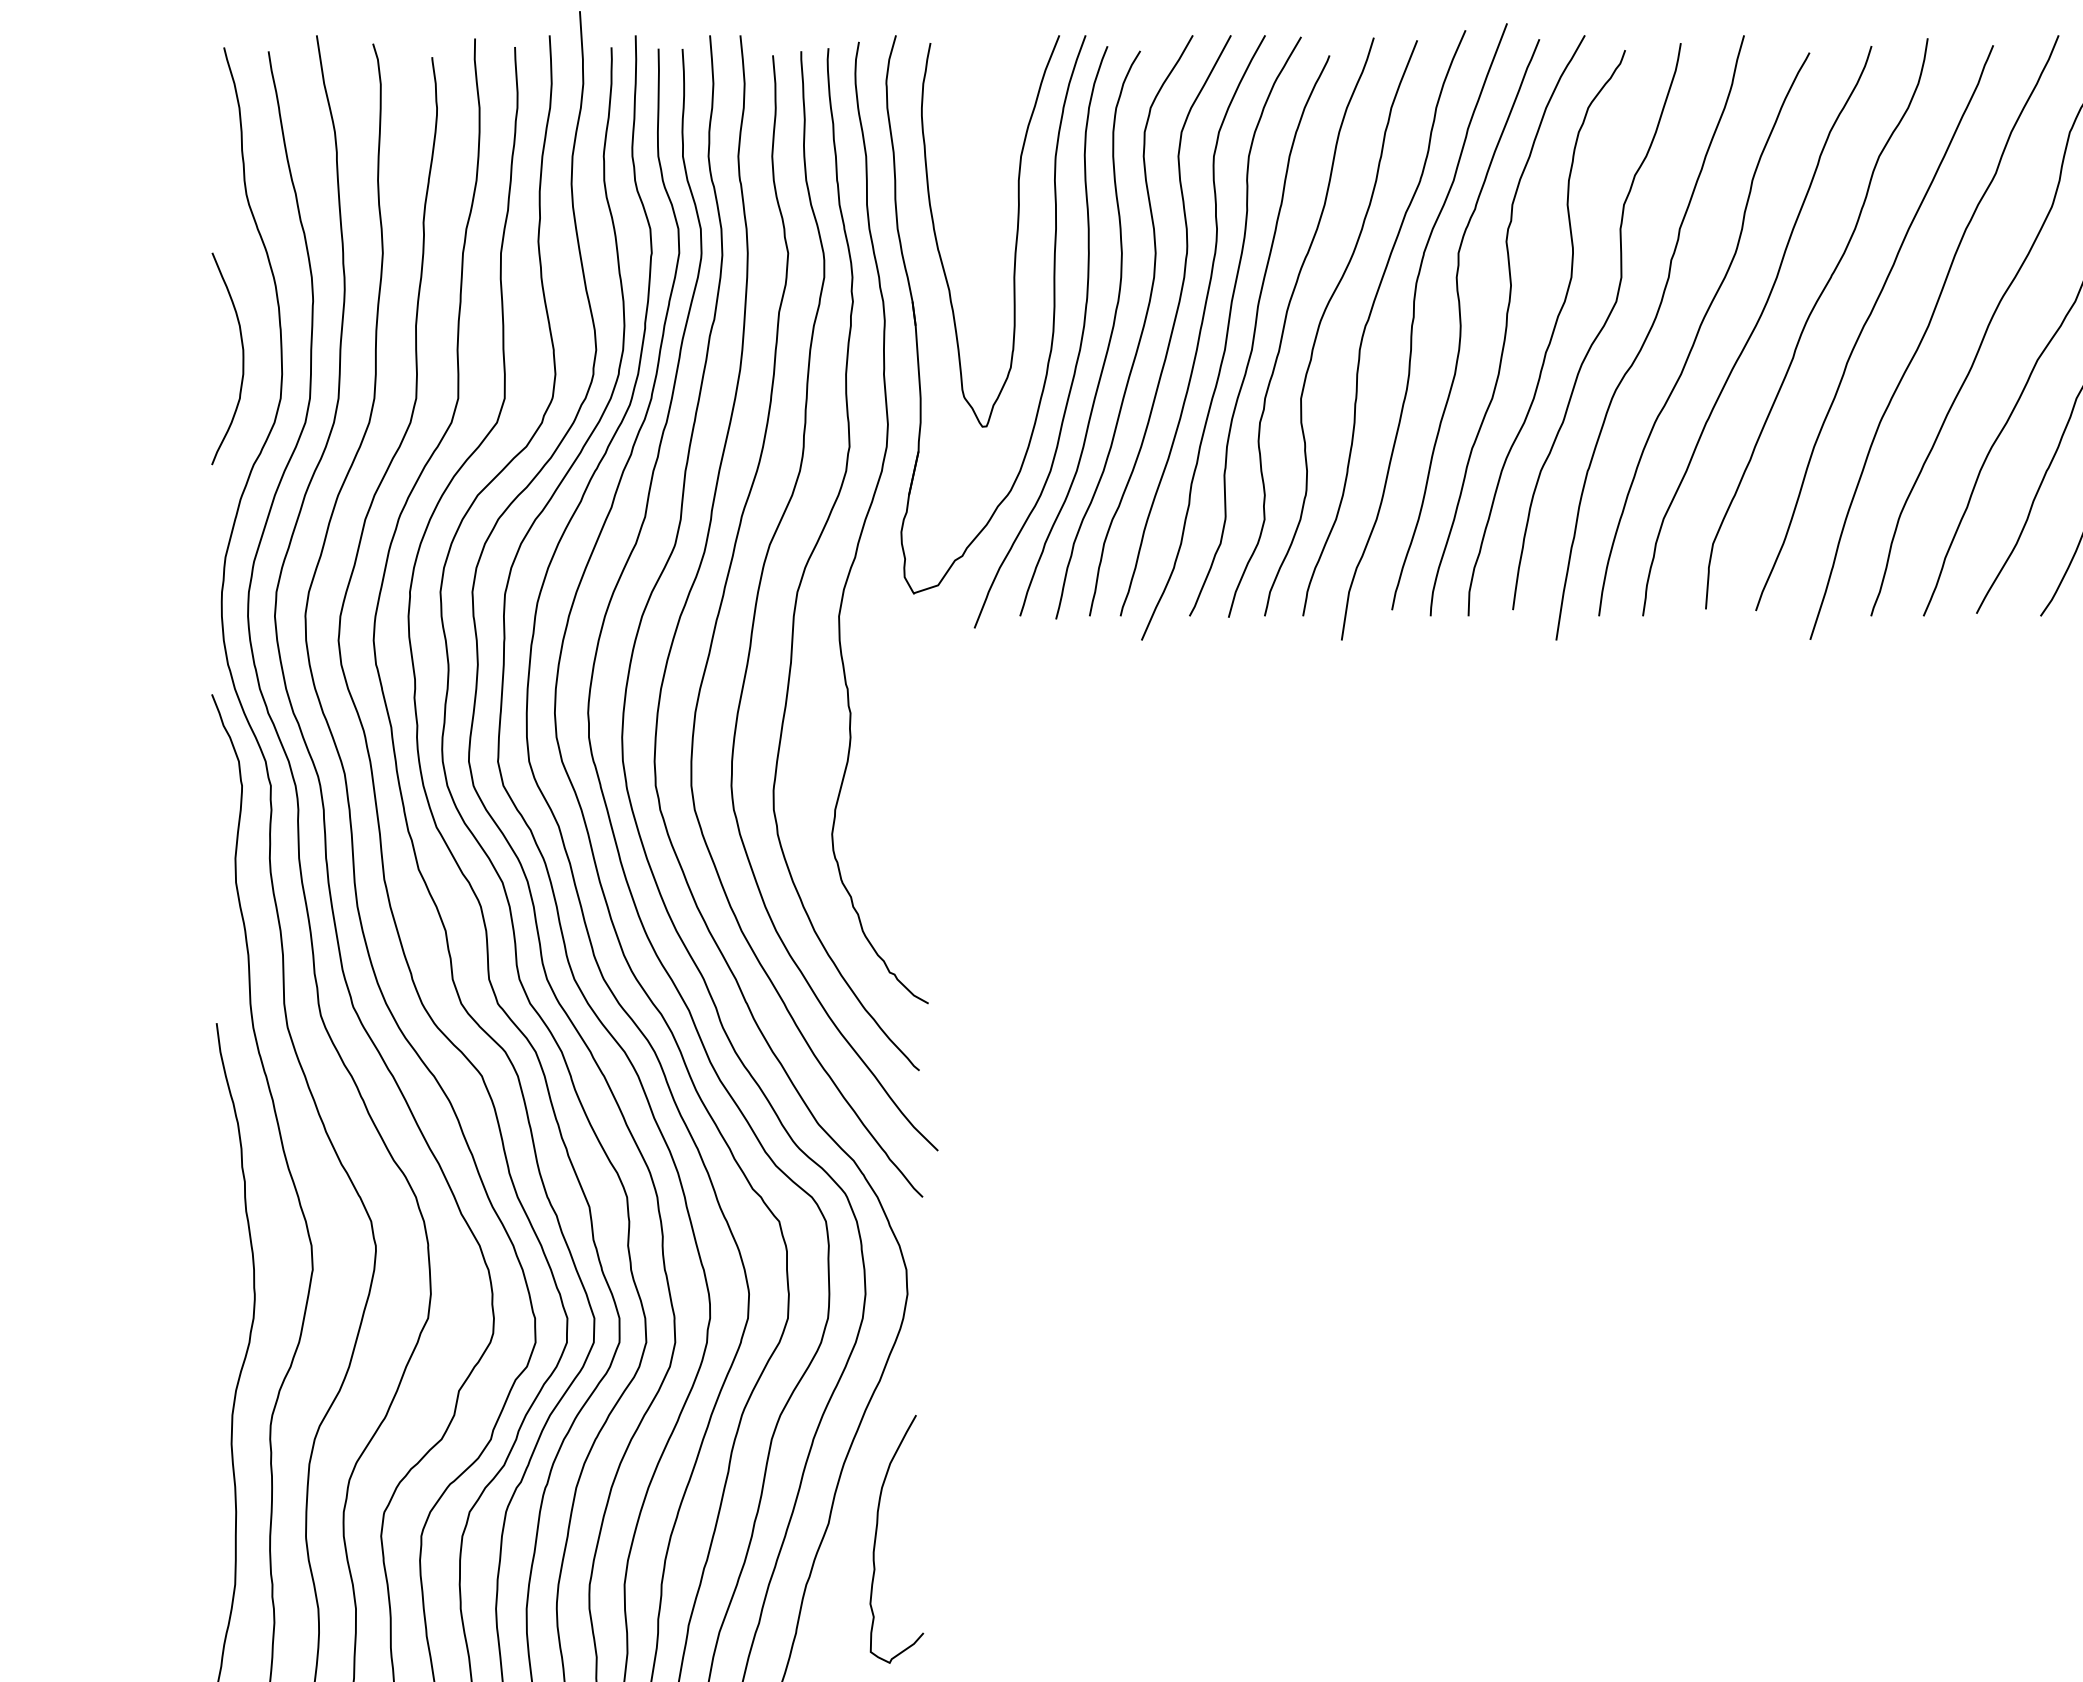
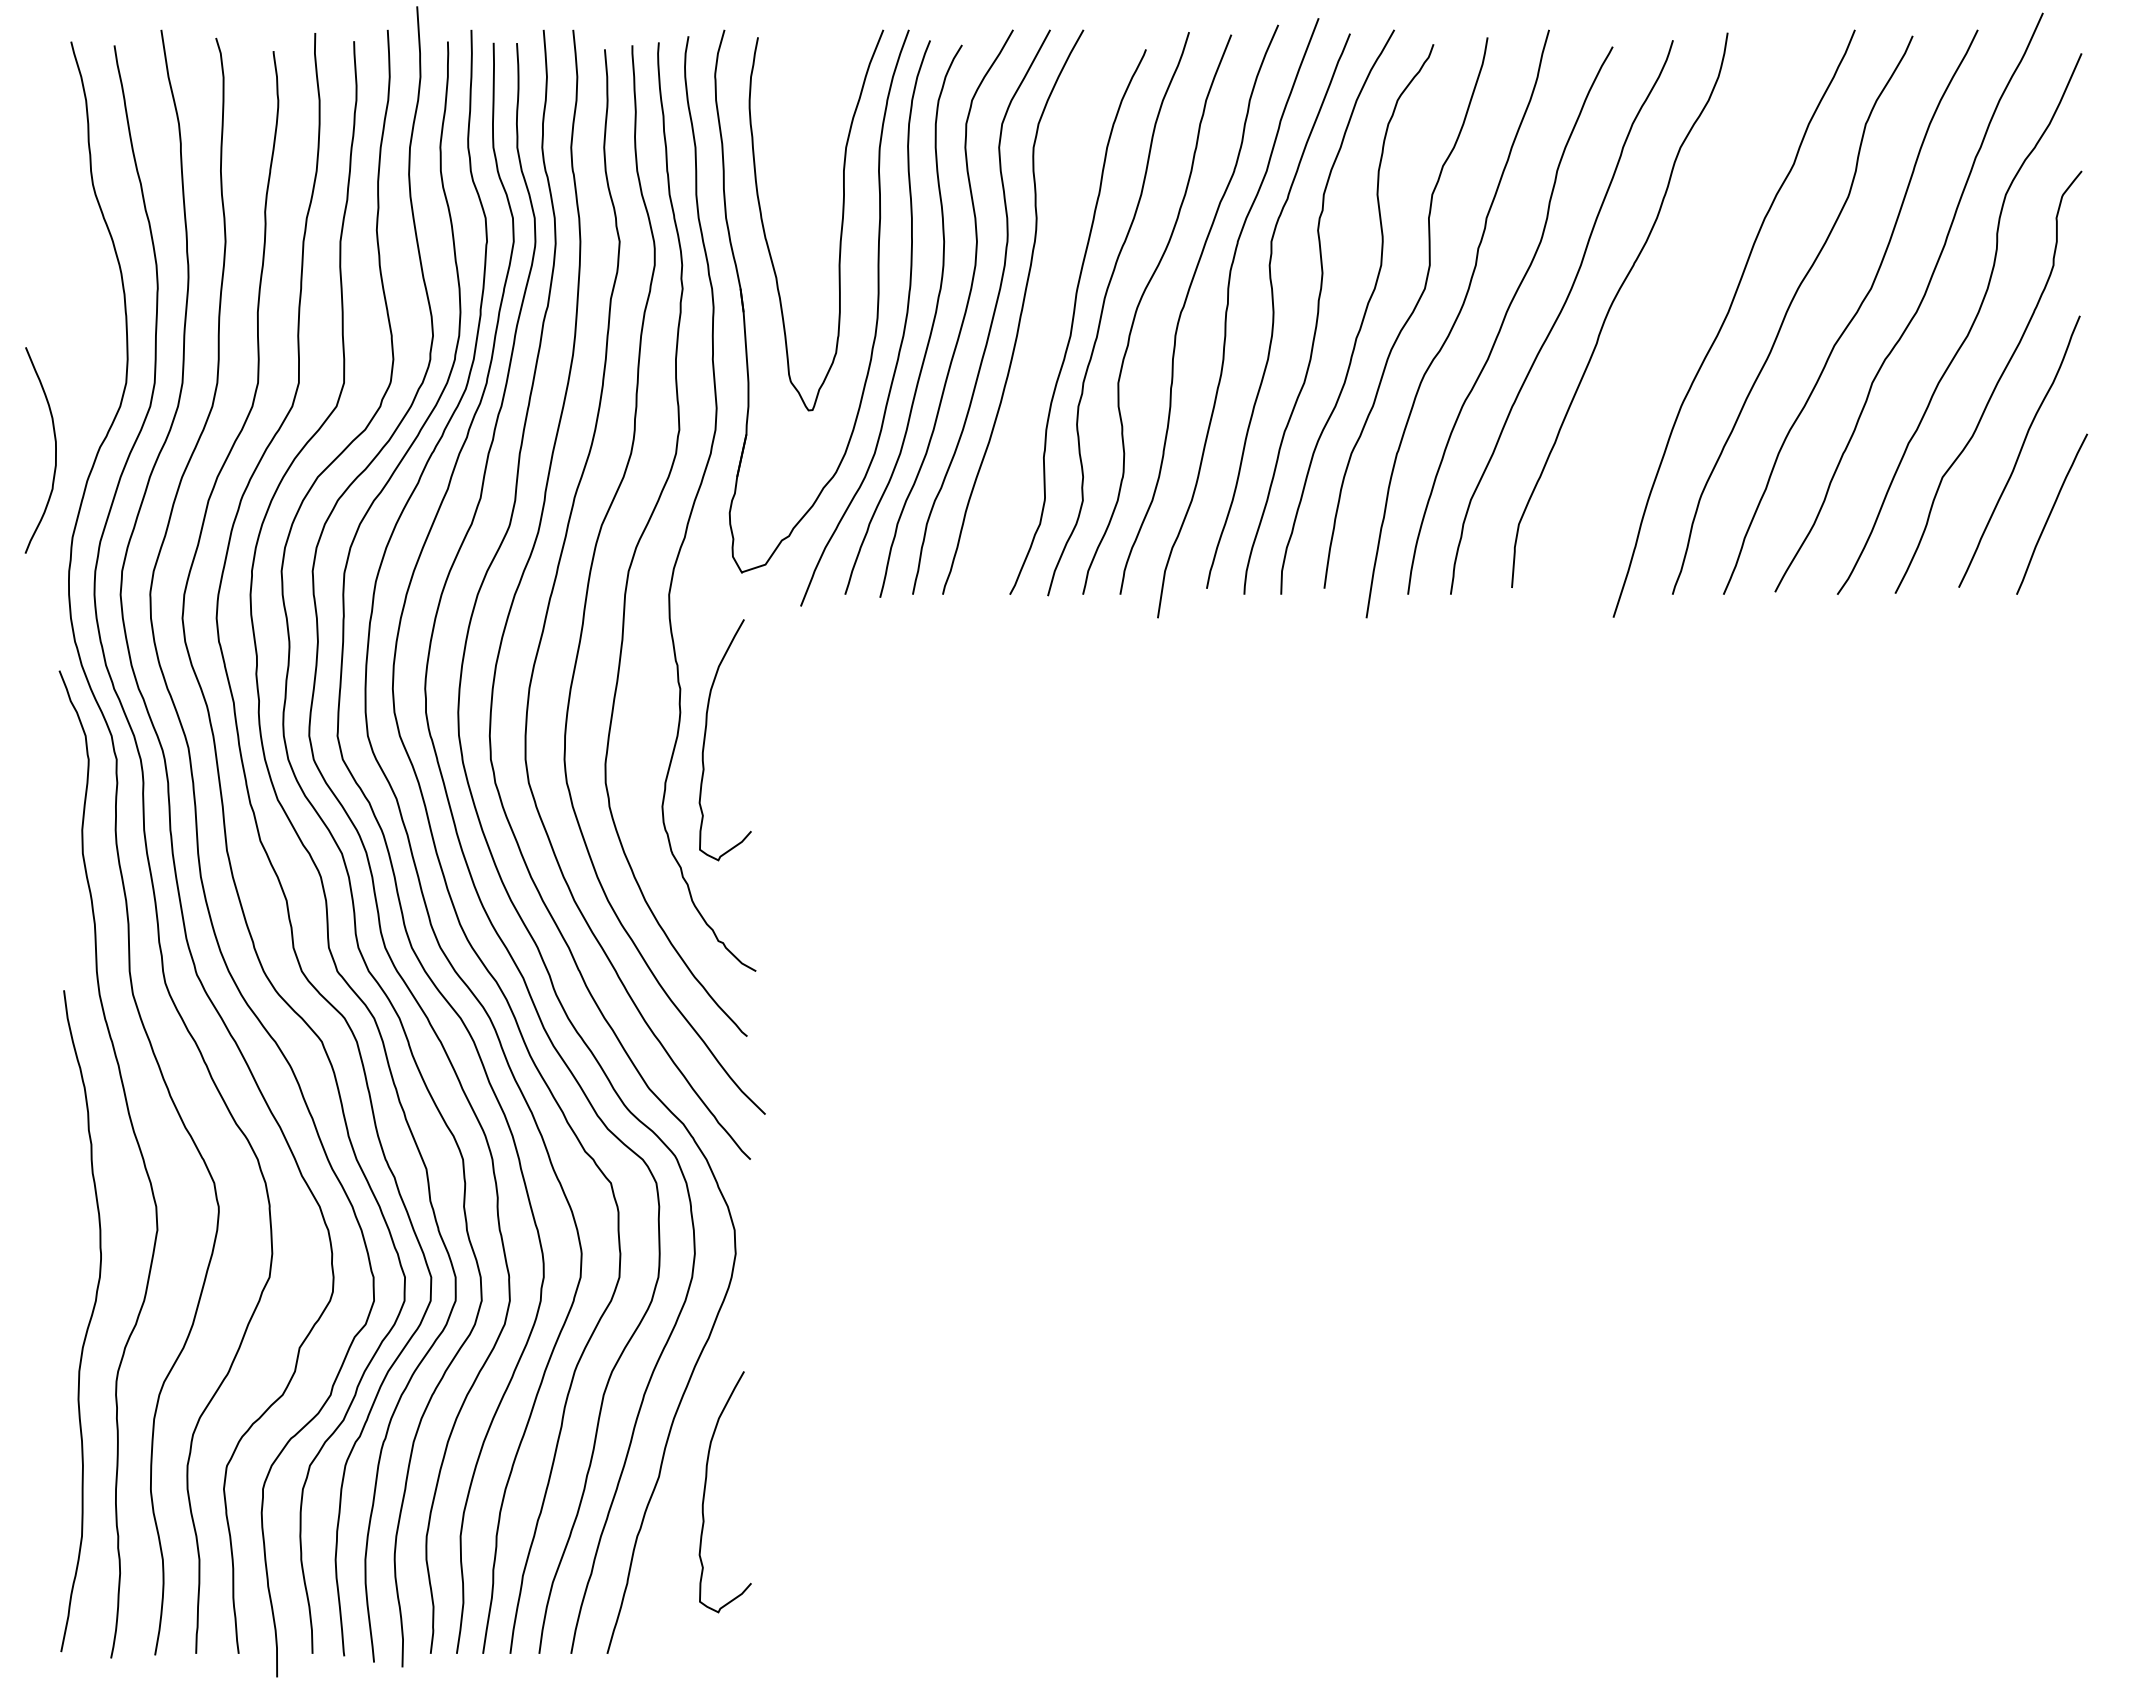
curve: (1866, 322) -> (1668, 309), removed
curve: (1225, 339) -> (1044, 325), removed
curve: (242, 358) -> (55, 450), moved
curve: (876, 766) -> (705, 740), added

